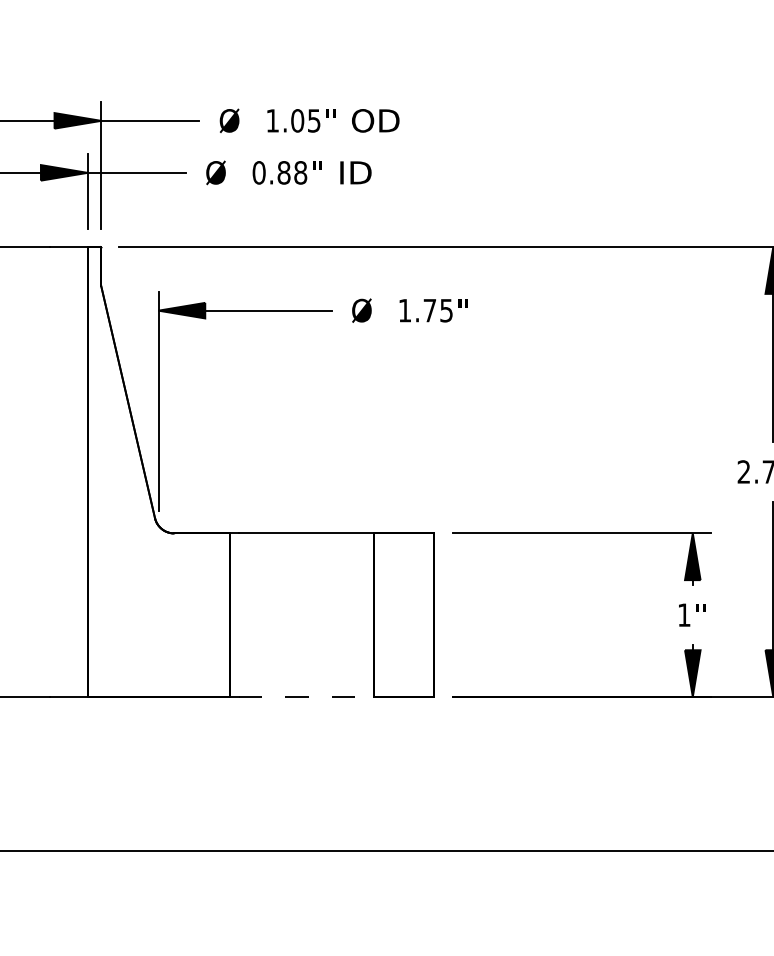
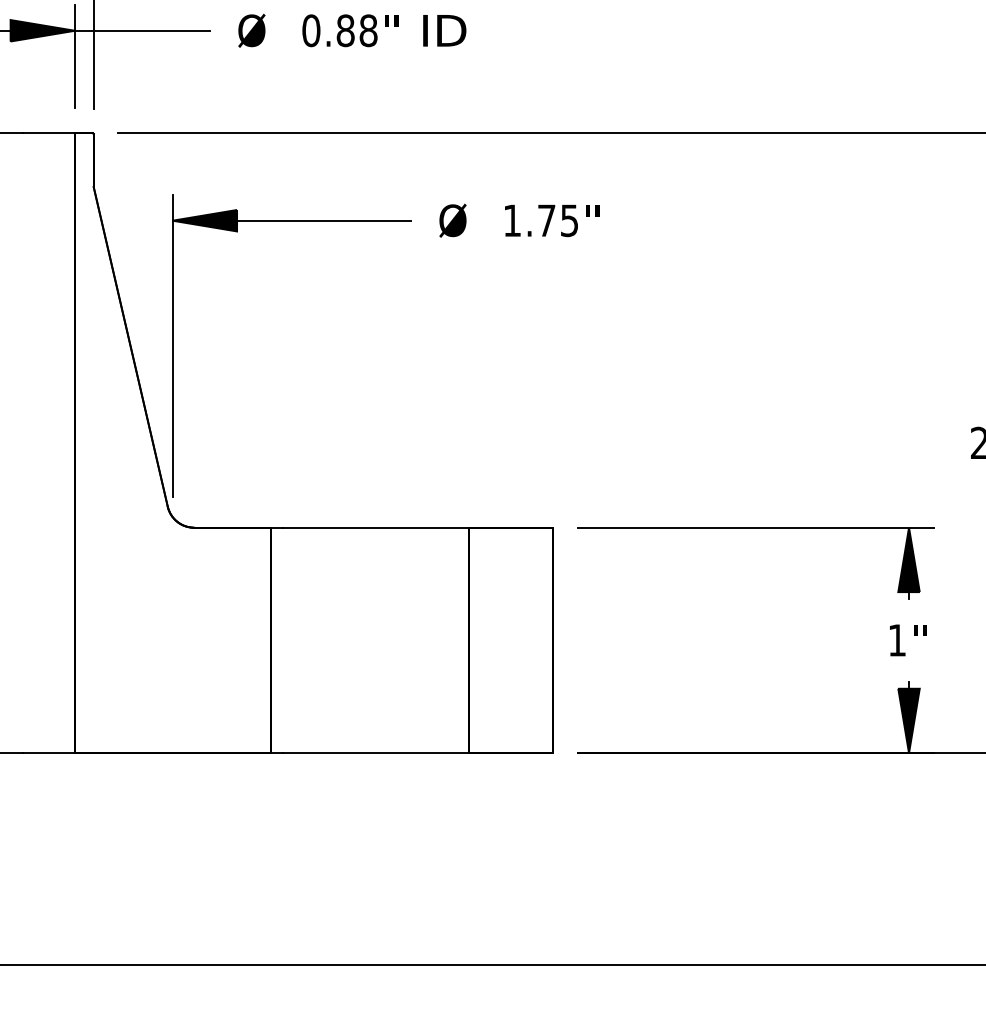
line: (306, 696) -> (376, 752), dashed -> solid

